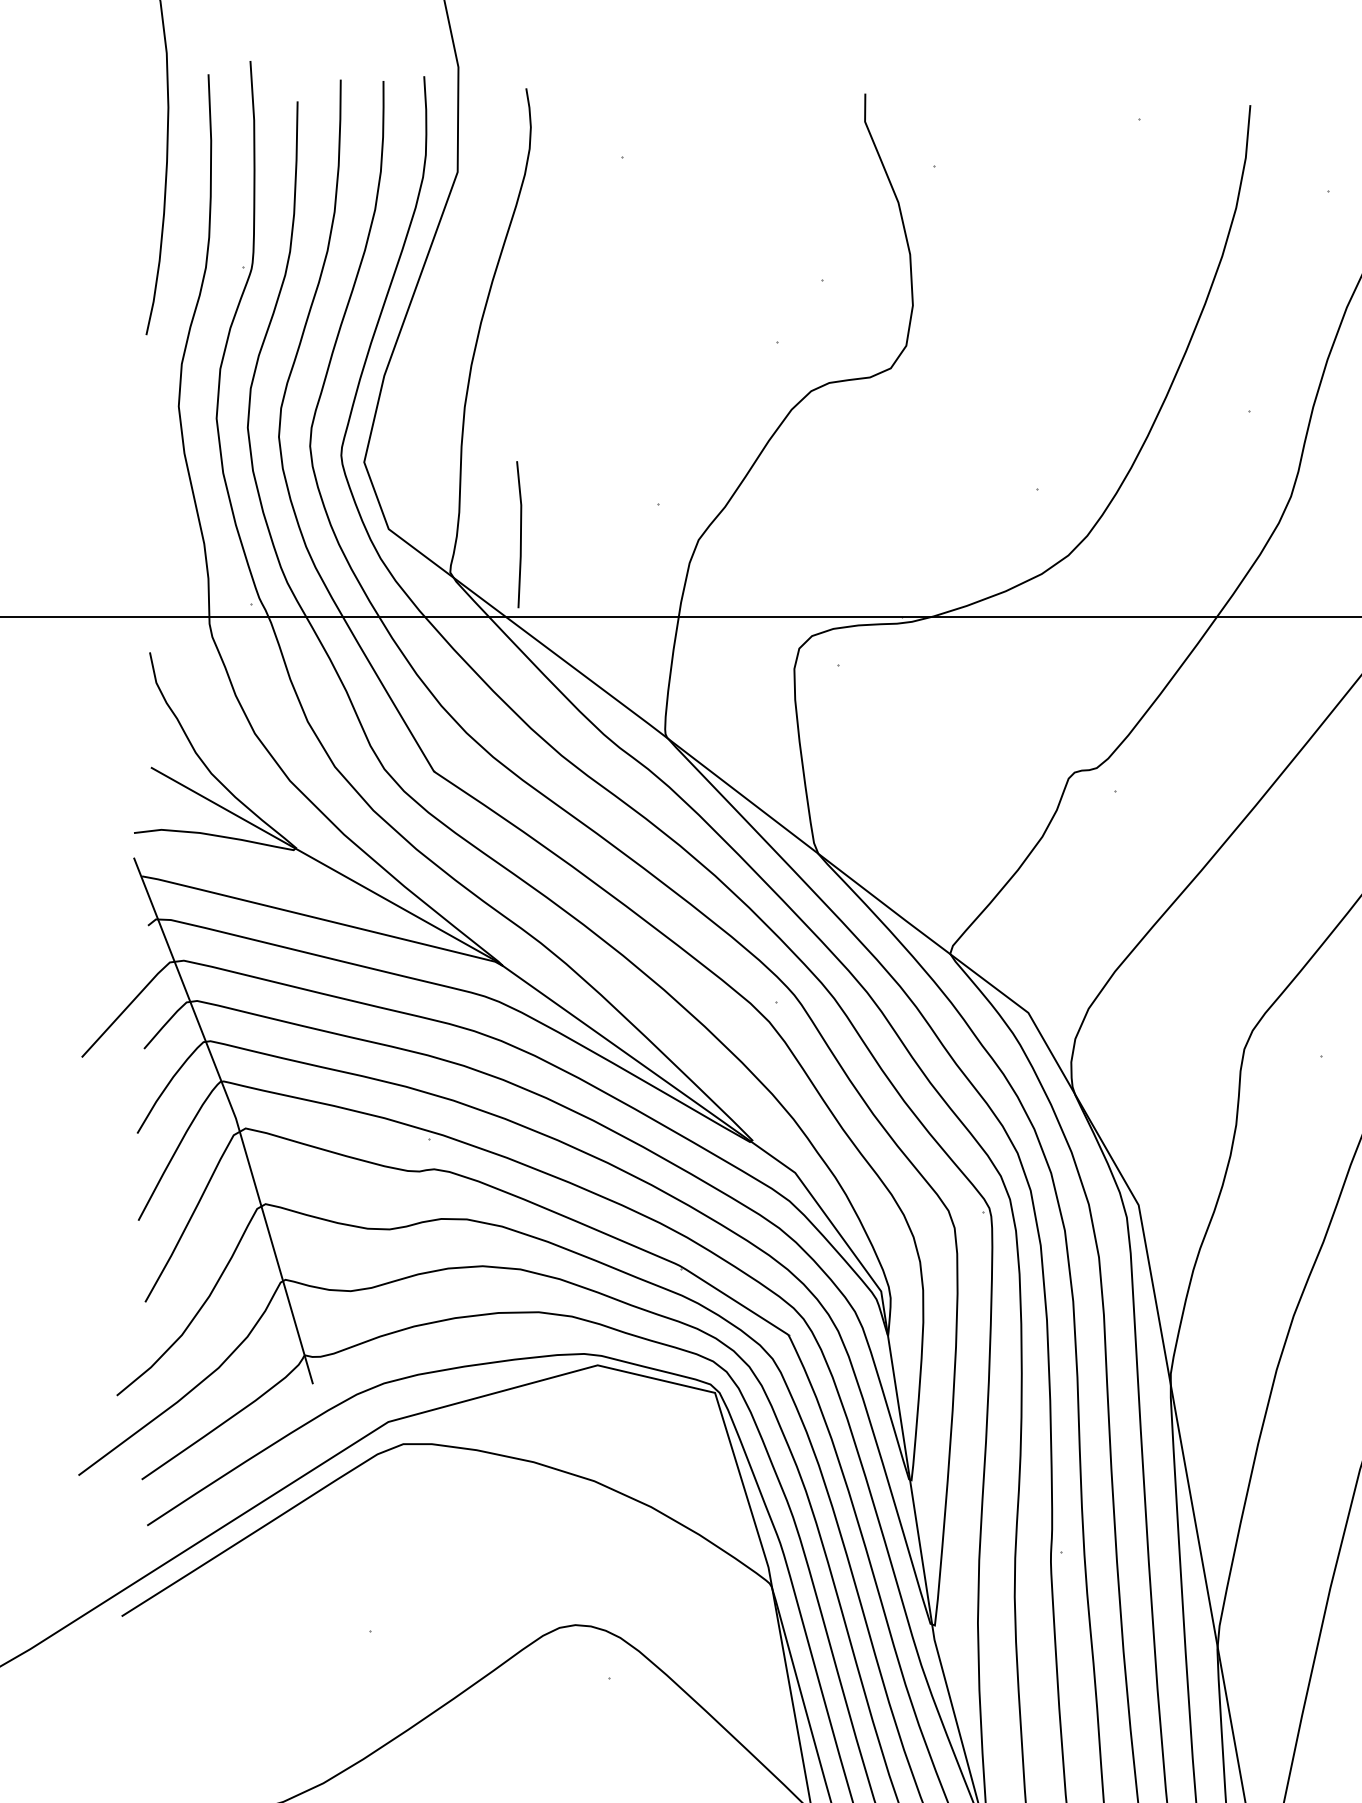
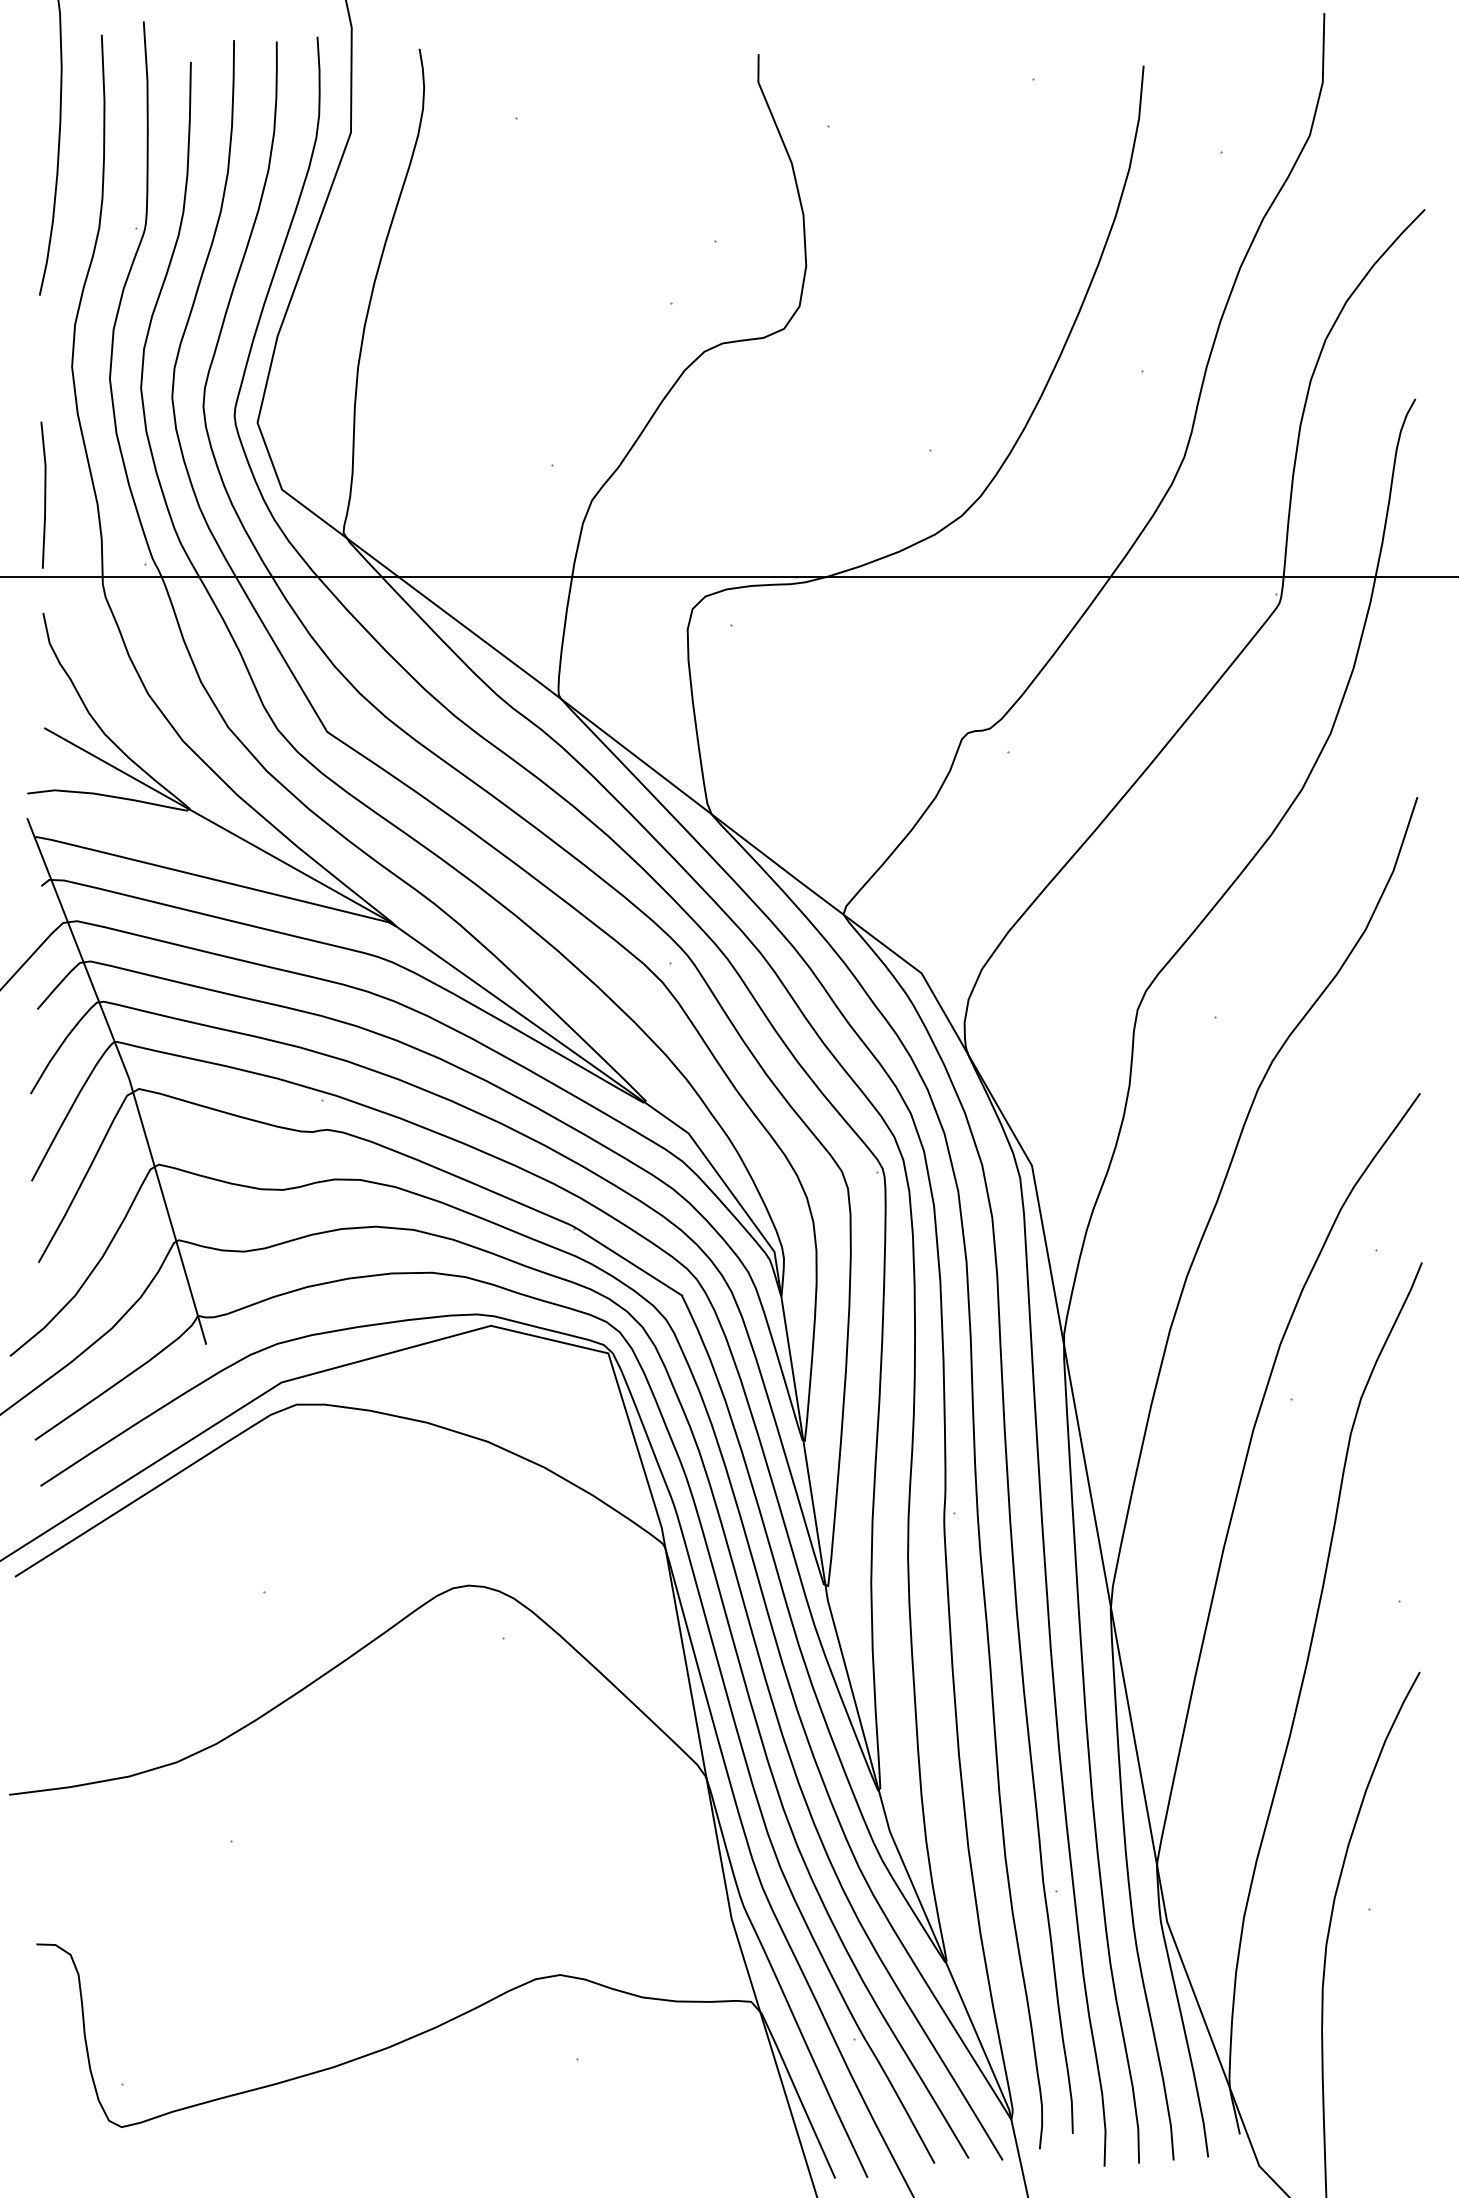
line: (520, 534) -> (44, 494), moved

